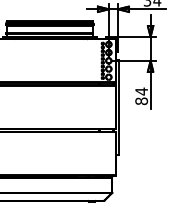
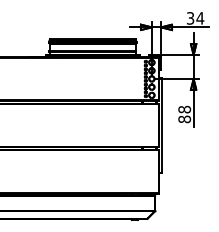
text: (141, 91) -> (184, 109), 84 -> 88

